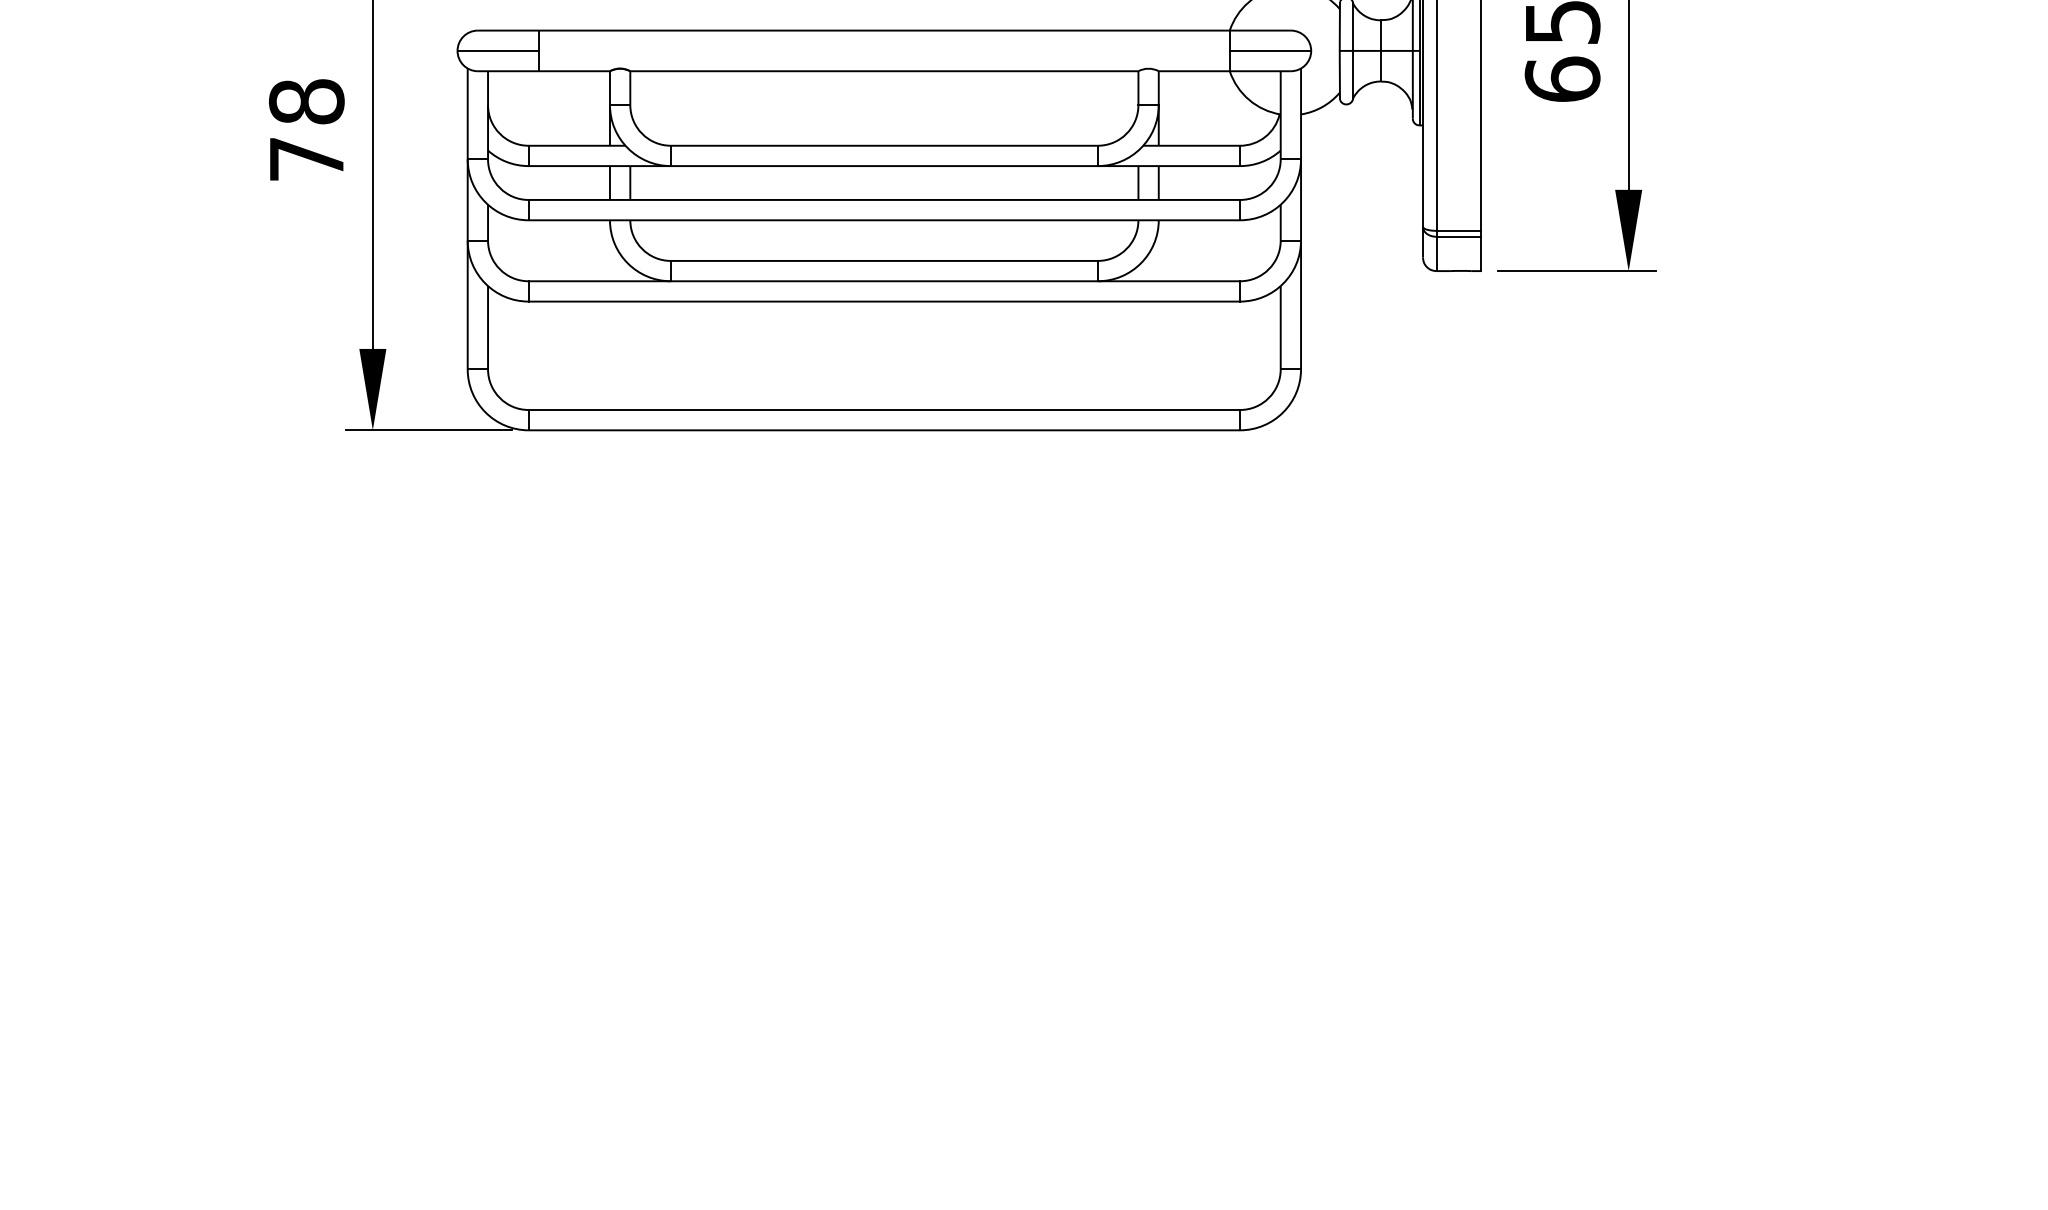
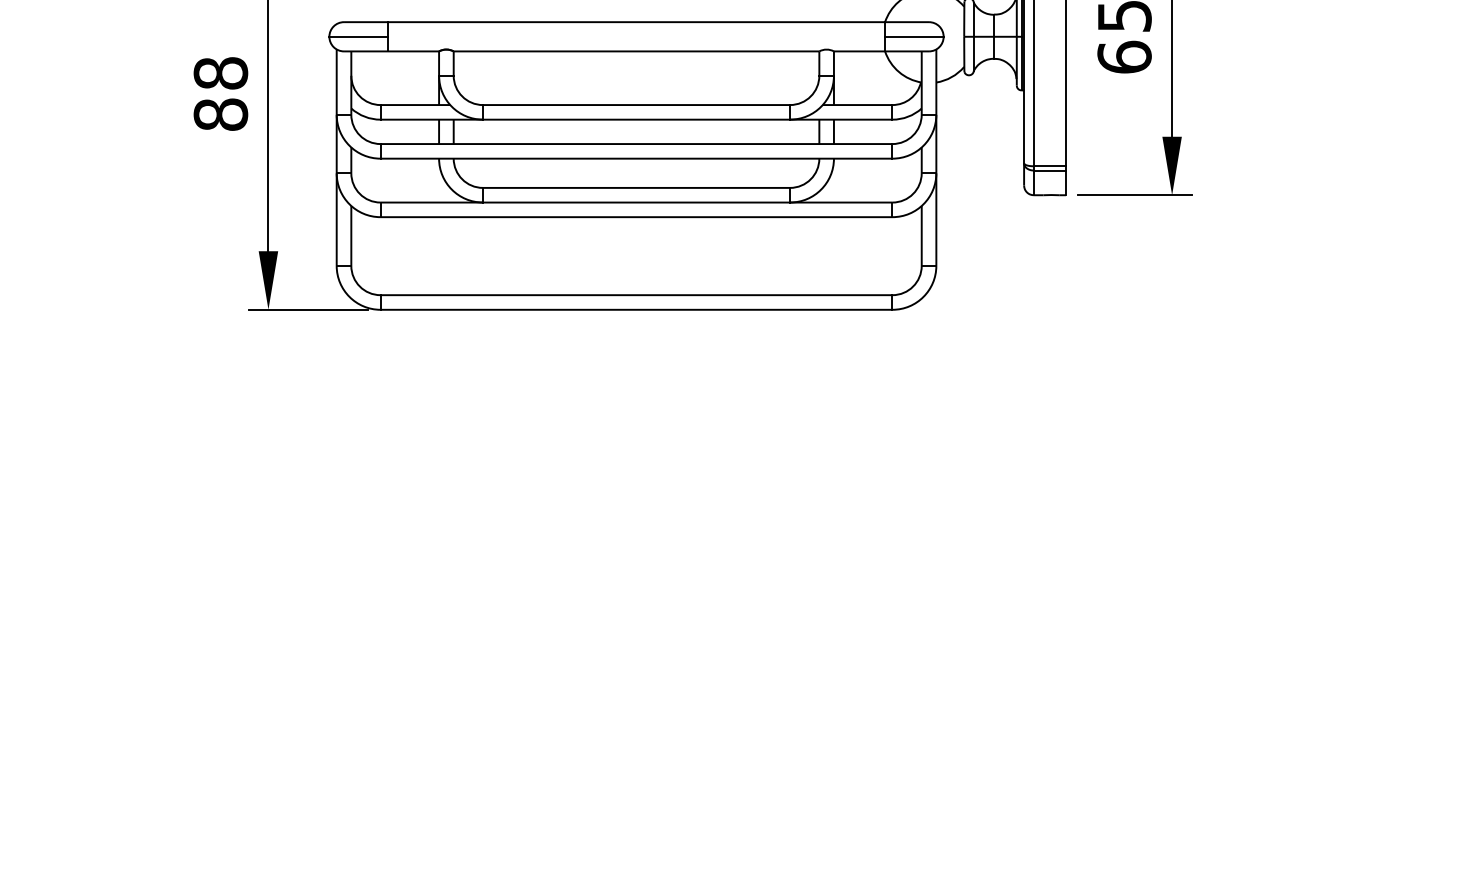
text: (306, 158) -> (220, 114), 78 -> 88

